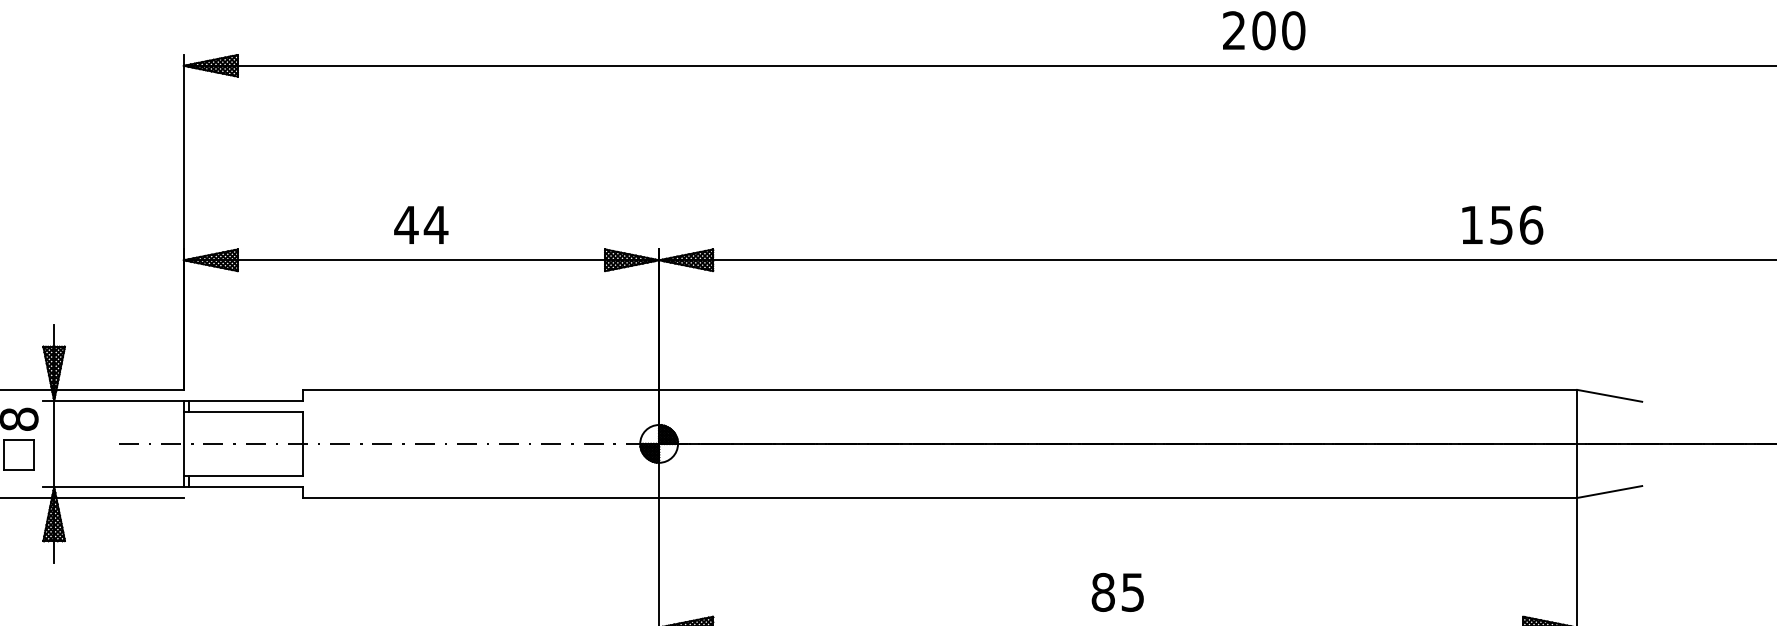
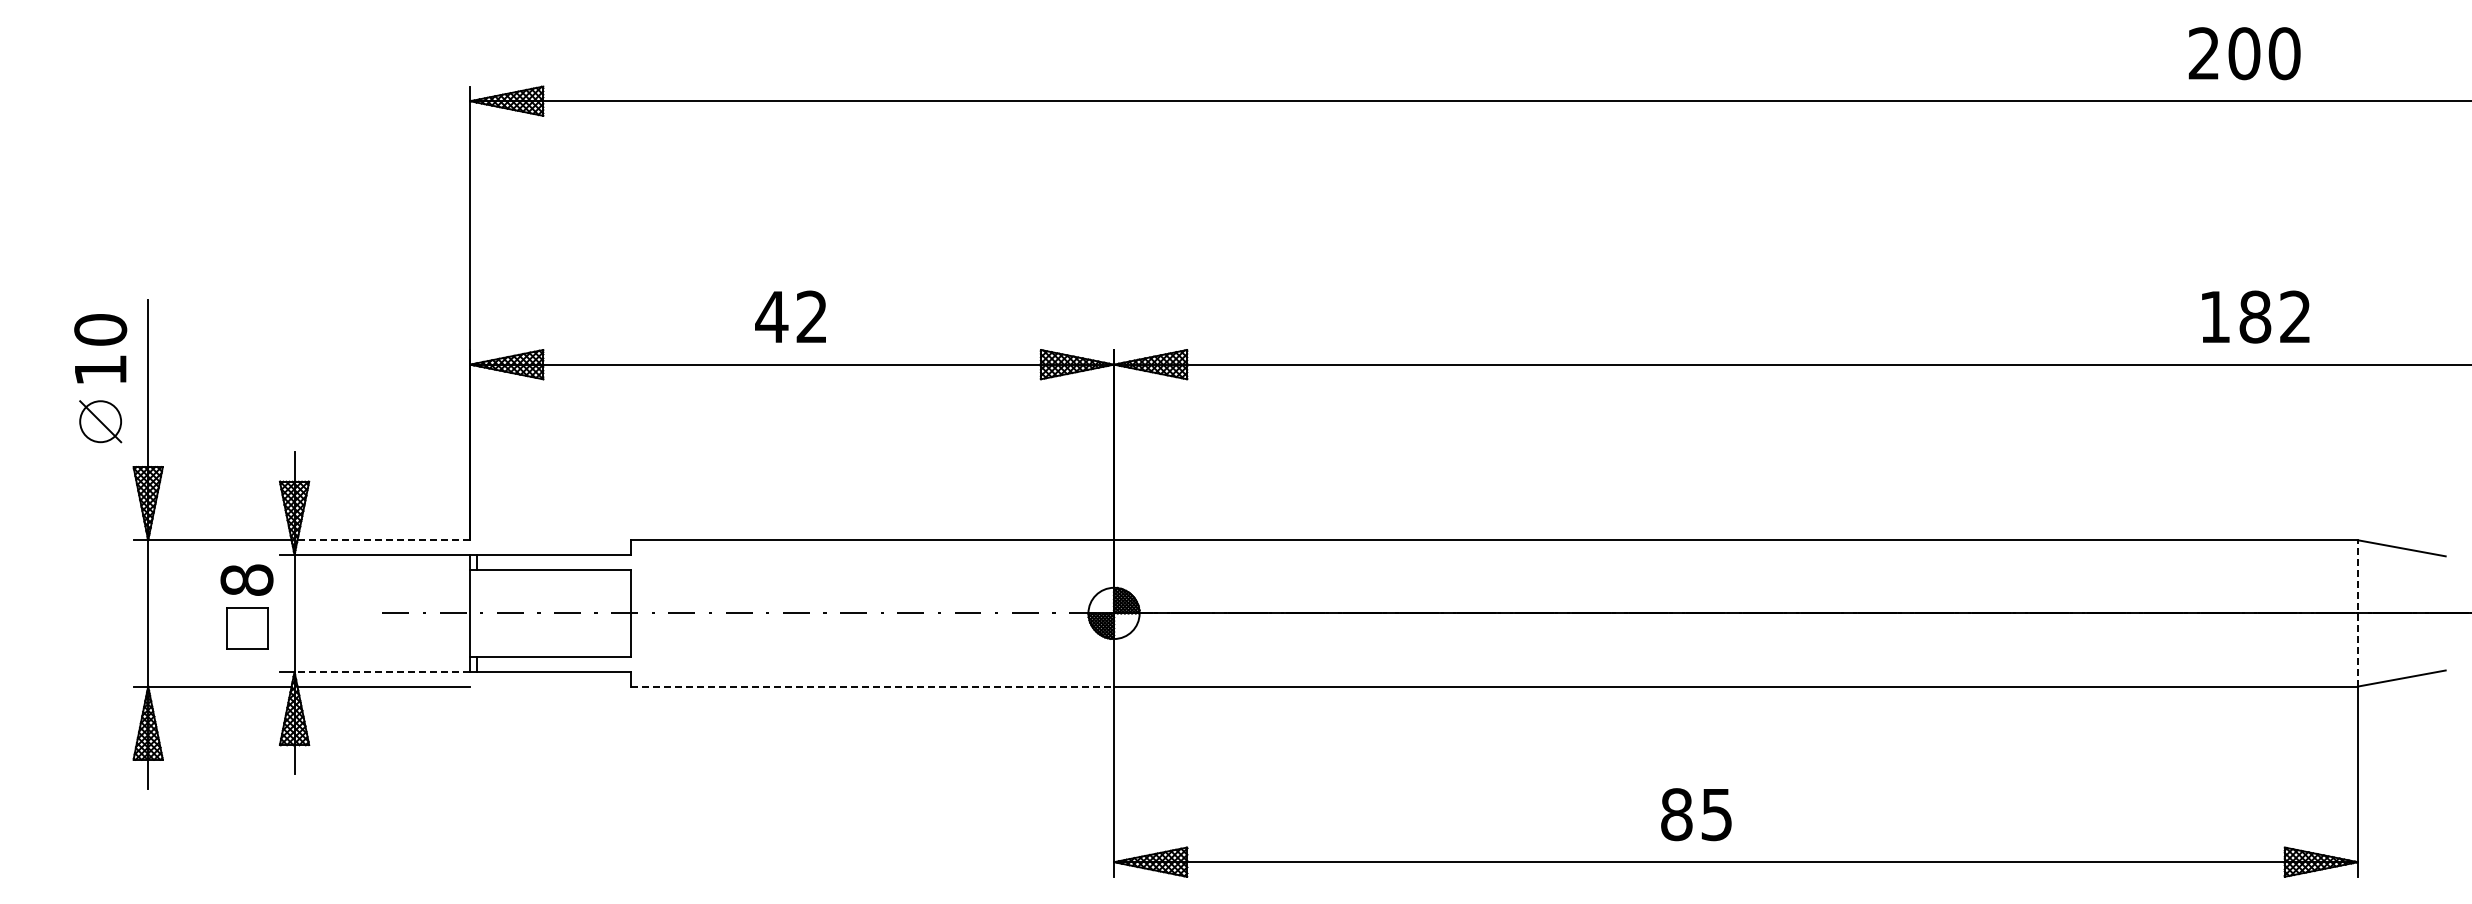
text: (1264, 30) -> (2244, 53), moved
text: (435, 224) -> (811, 316), 44 -> 42
text: (1516, 224) -> (2275, 316), 156 -> 182
line: (120, 390) -> (384, 540), solid -> dashed
line: (1577, 443) -> (2357, 612), solid -> dashed
line: (119, 486) -> (382, 671), solid -> dashed
line: (481, 497) -> (873, 686), solid -> dashed
text: (1117, 592) -> (1696, 814), moved

